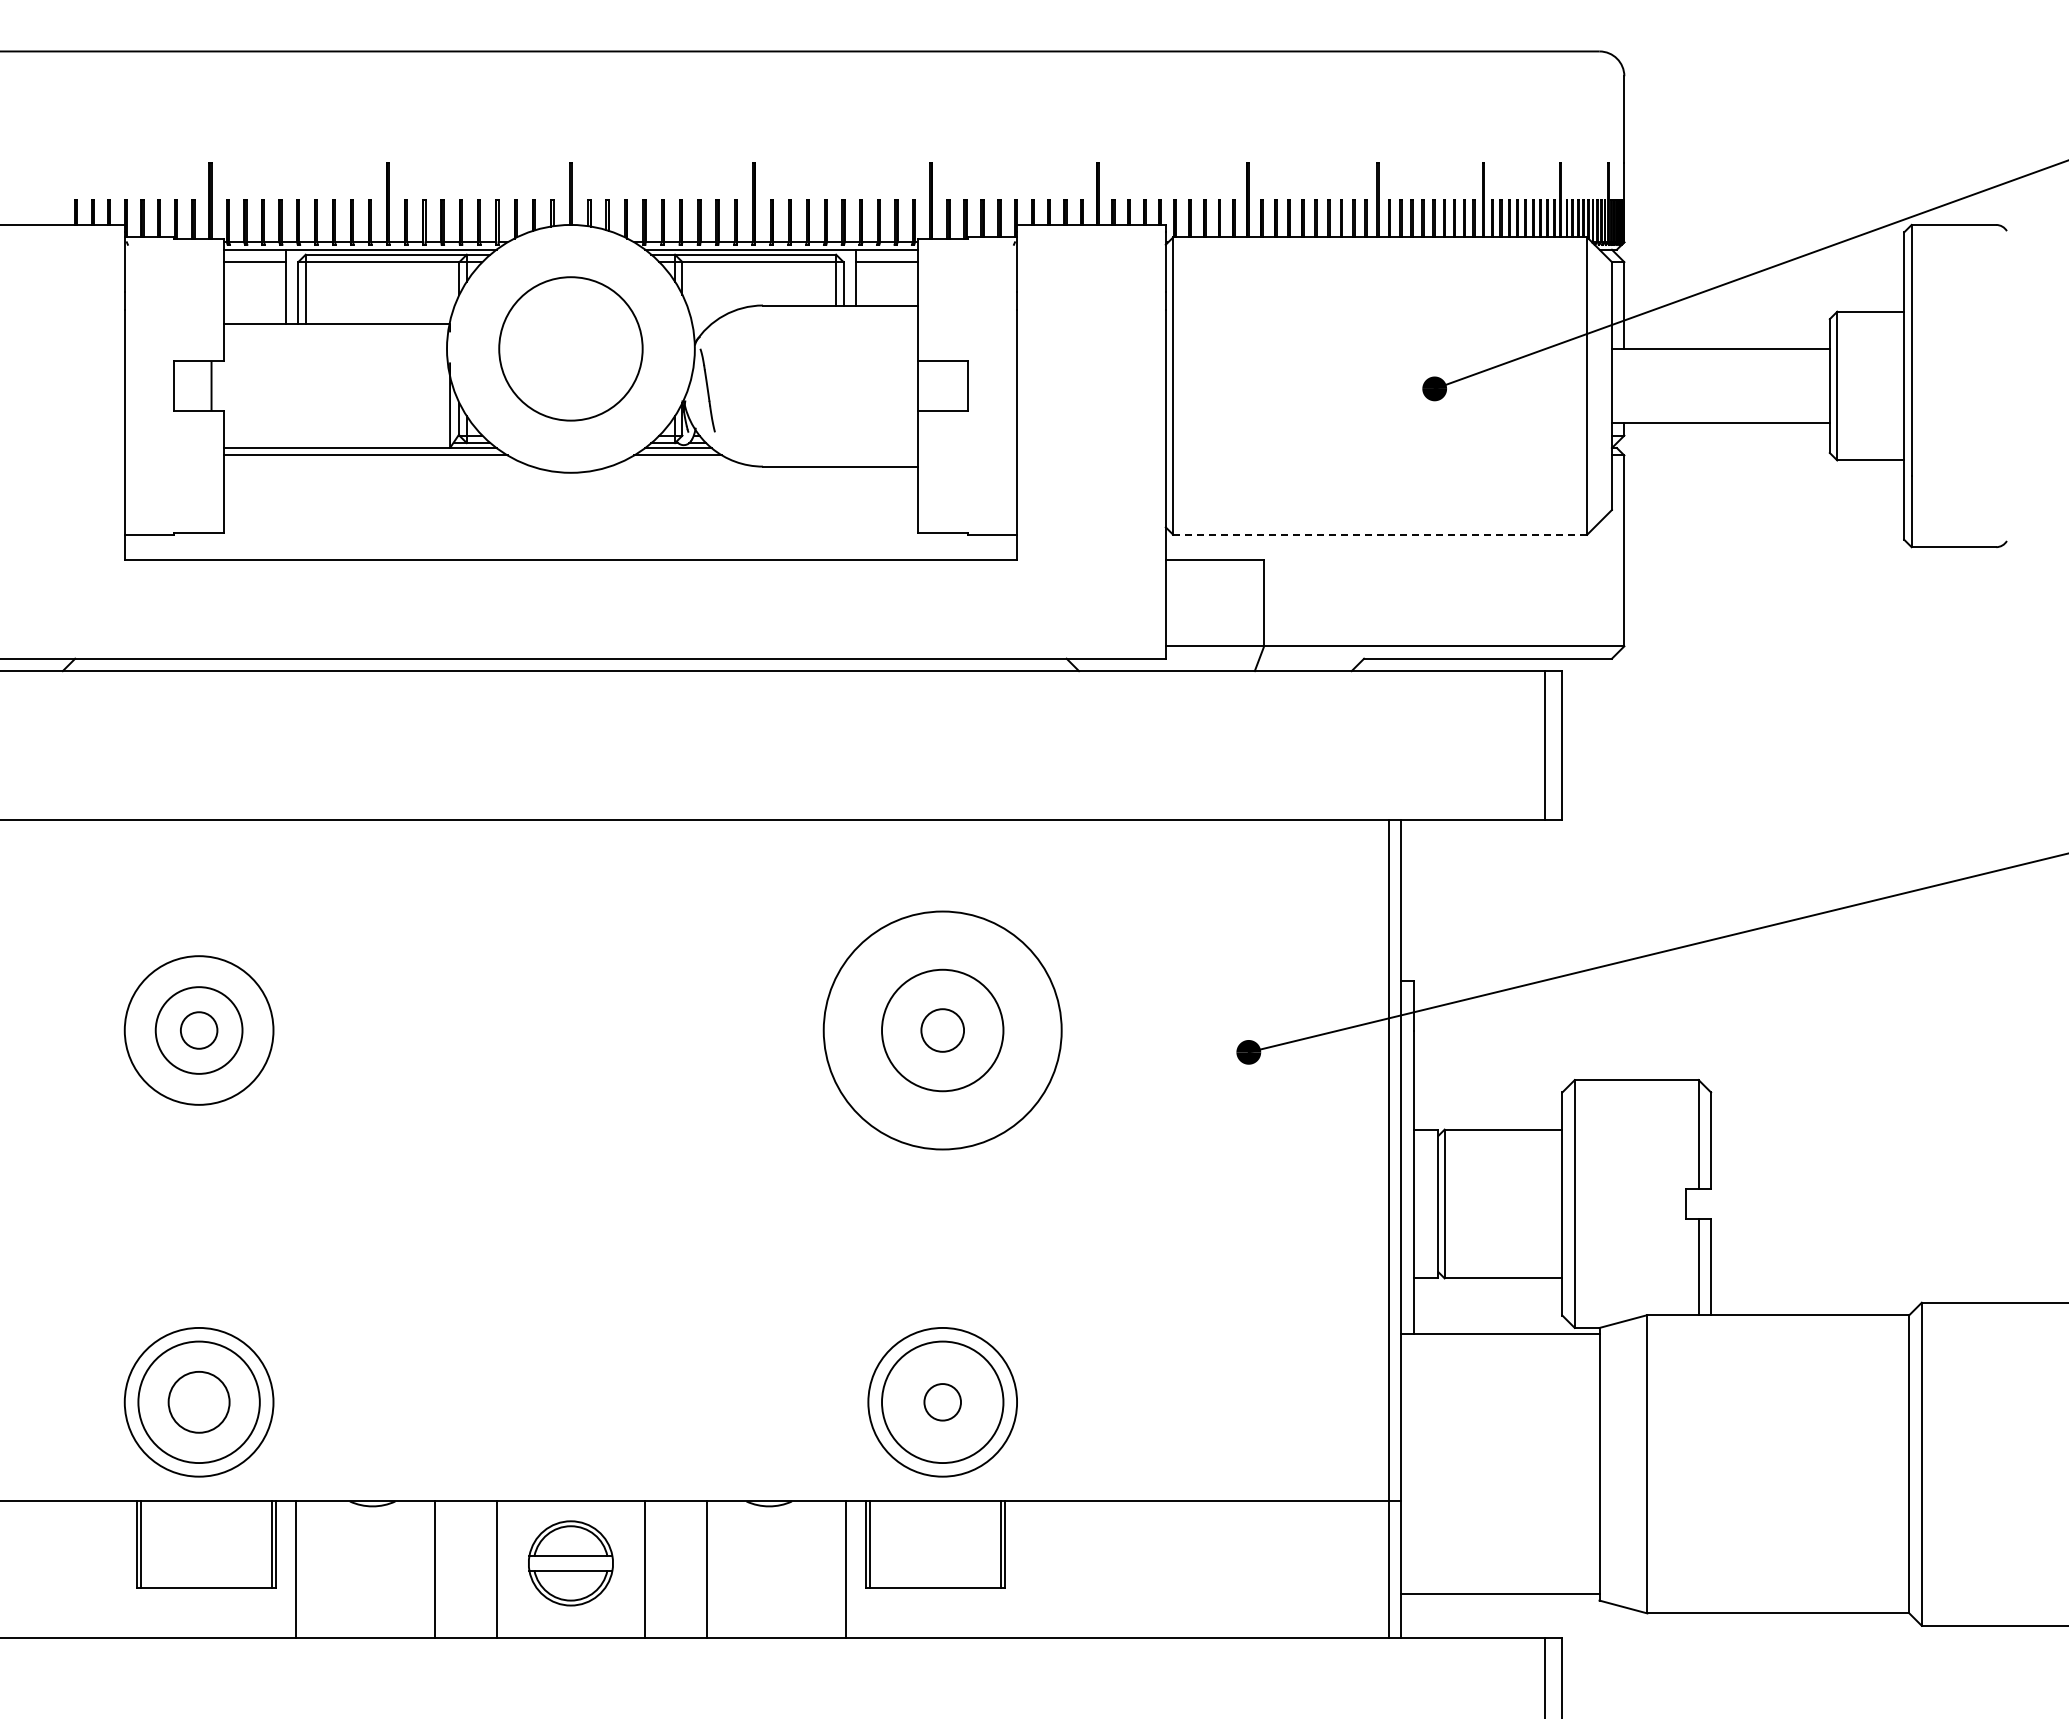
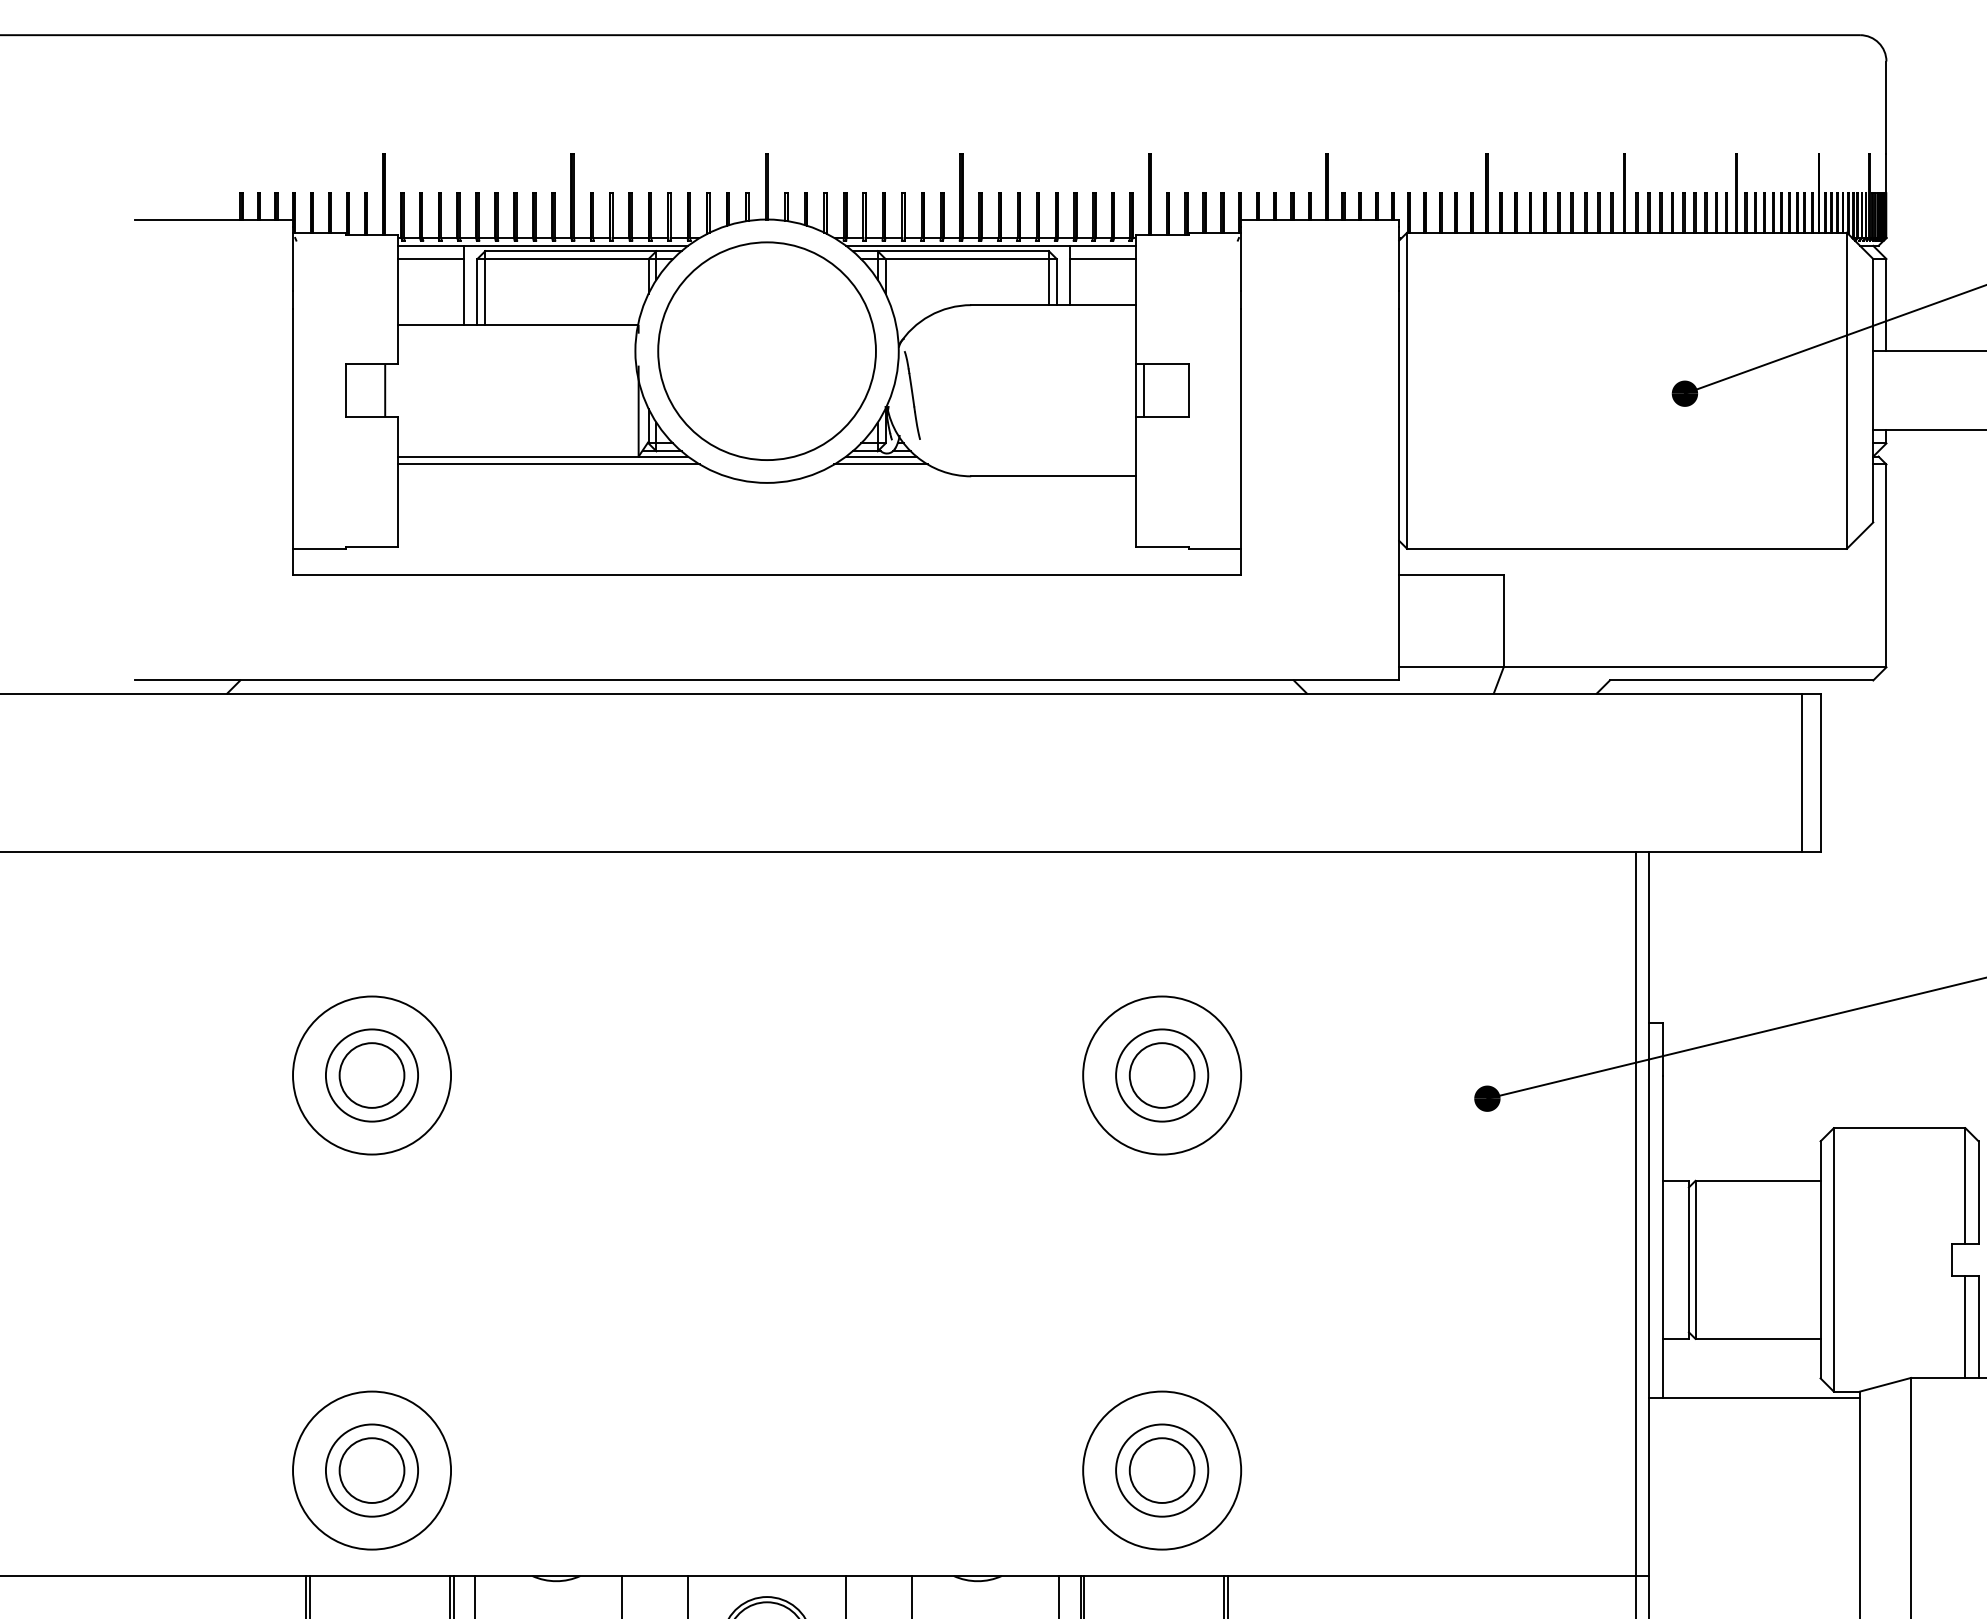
circle: (570, 348) -> (766, 350), size x1.43
line: (925, 385) -> (1143, 390), added
line: (1380, 534) -> (1627, 548), dashed -> solid
circle: (198, 1030) -> (371, 1075), size x1.67
circle: (942, 1030) -> (1161, 1075), size x0.62
circle: (942, 1030) -> (1161, 1075), size x0.71
circle: (942, 1030) -> (1161, 1075), size x1.43
circle: (198, 1401) -> (371, 1469), size x0.71
circle: (942, 1401) -> (1161, 1469), size x0.71
circle: (942, 1401) -> (1161, 1469), size x1.67

